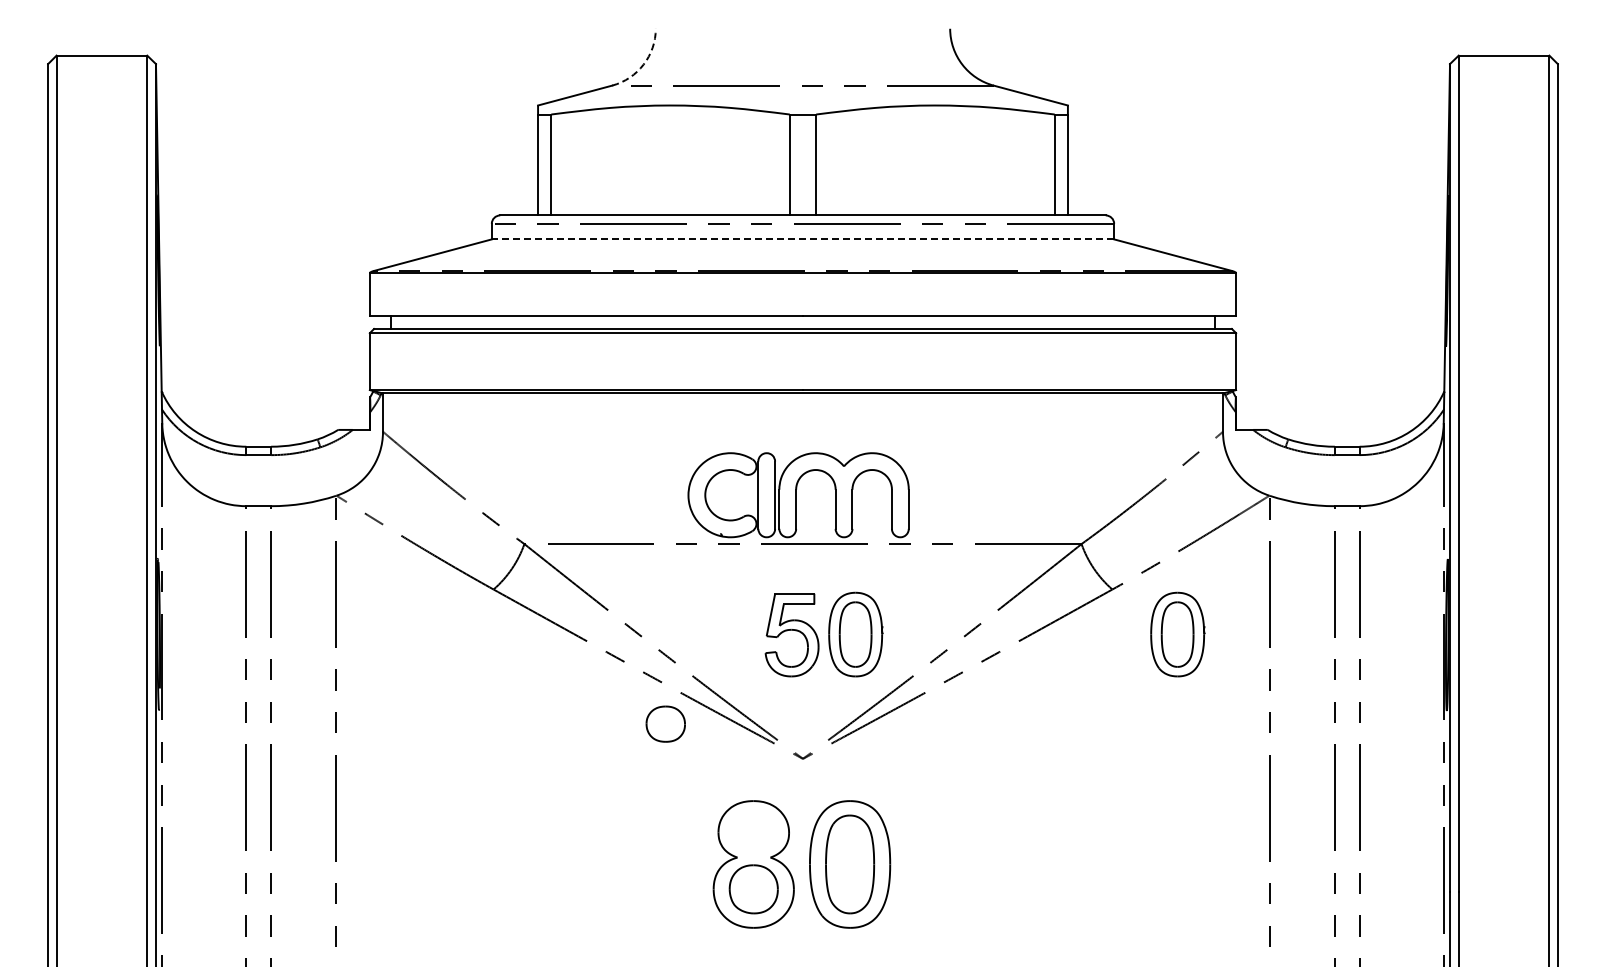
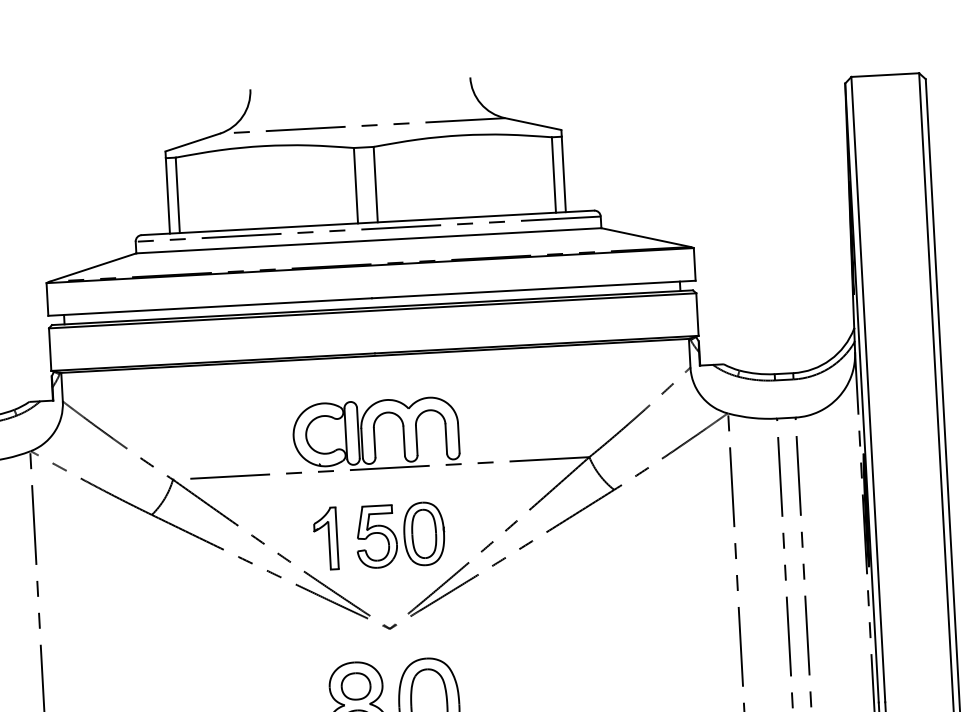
arc: (643, 64) -> (242, 116), dashed -> solid
line: (802, 239) -> (368, 240), dashed -> solid
part: (723, 633) -> (325, 538), added
part: (1177, 634) -> (664, 520), removed
part: (665, 723) -> (355, 685), moved

